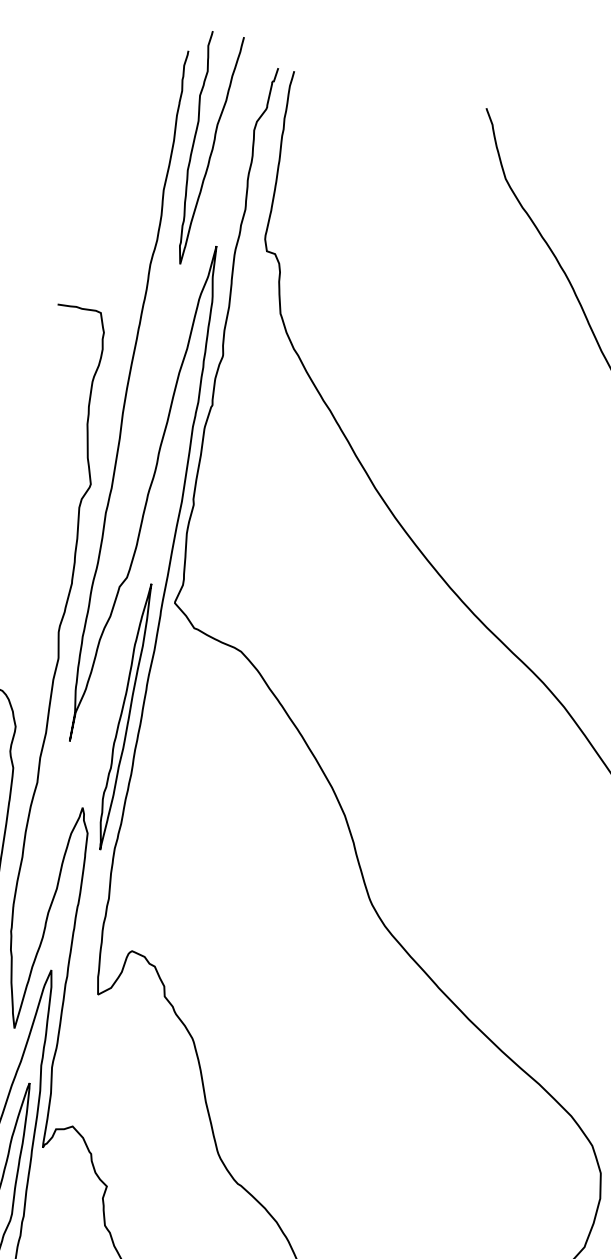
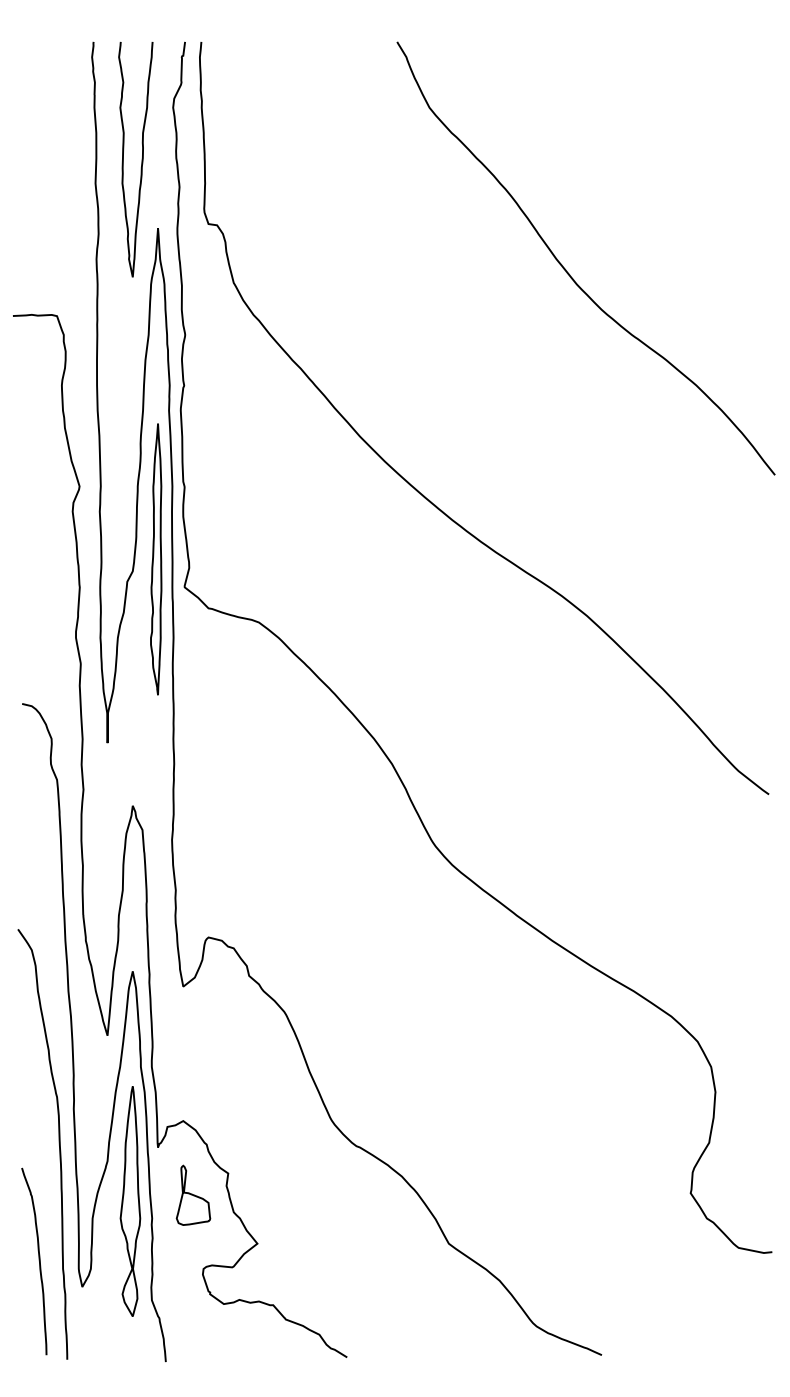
curve: (211, 150) -> (141, 159), moved
part: (124, 716) -> (156, 559), moved
part: (68, 1200) -> (193, 1194), added

